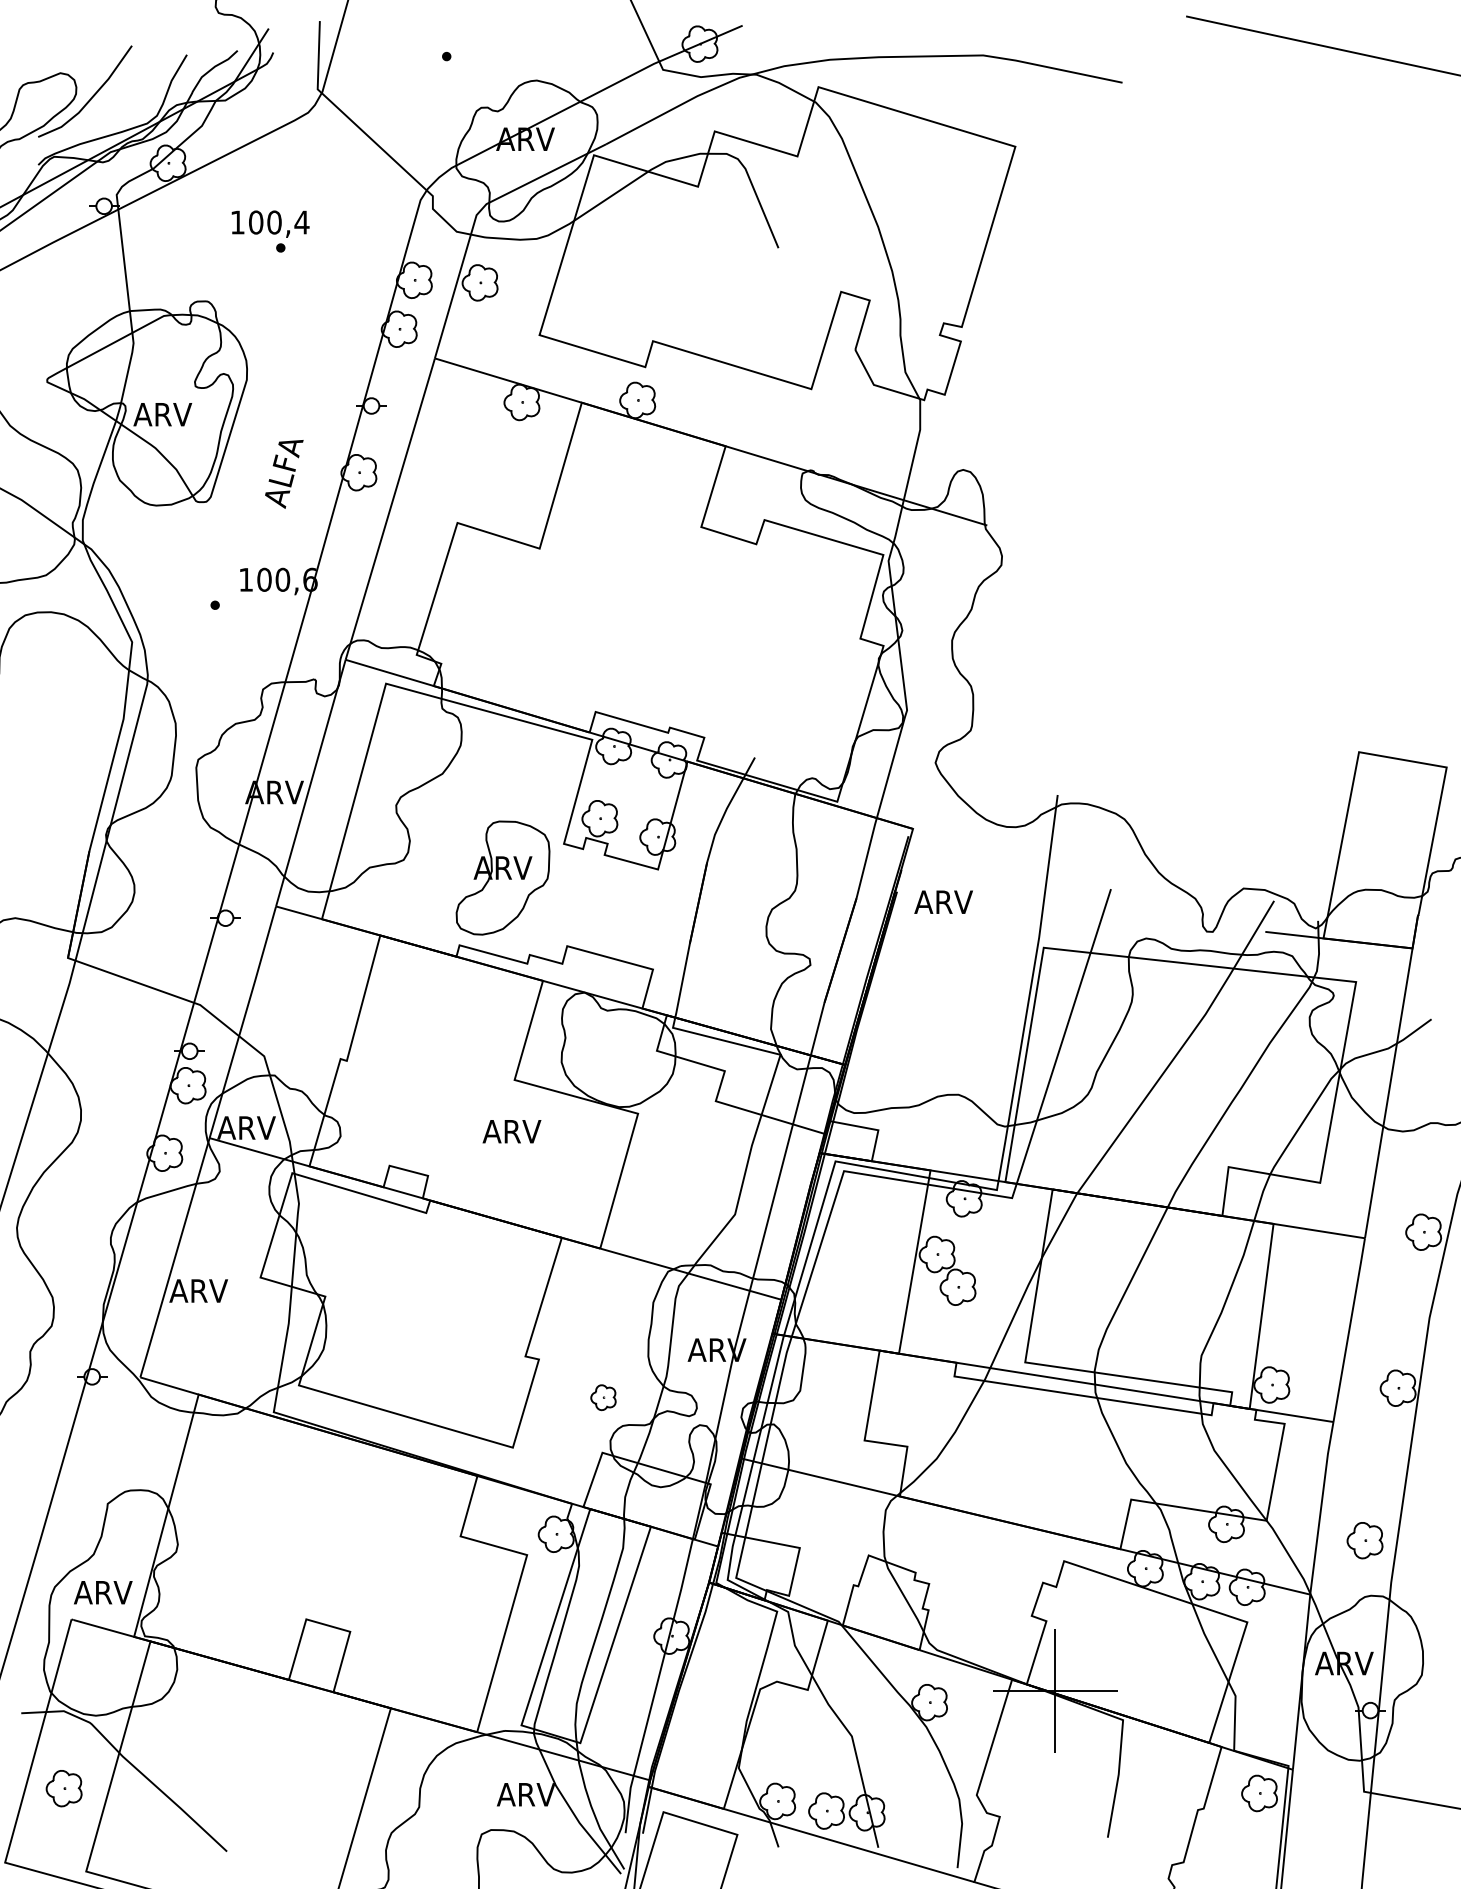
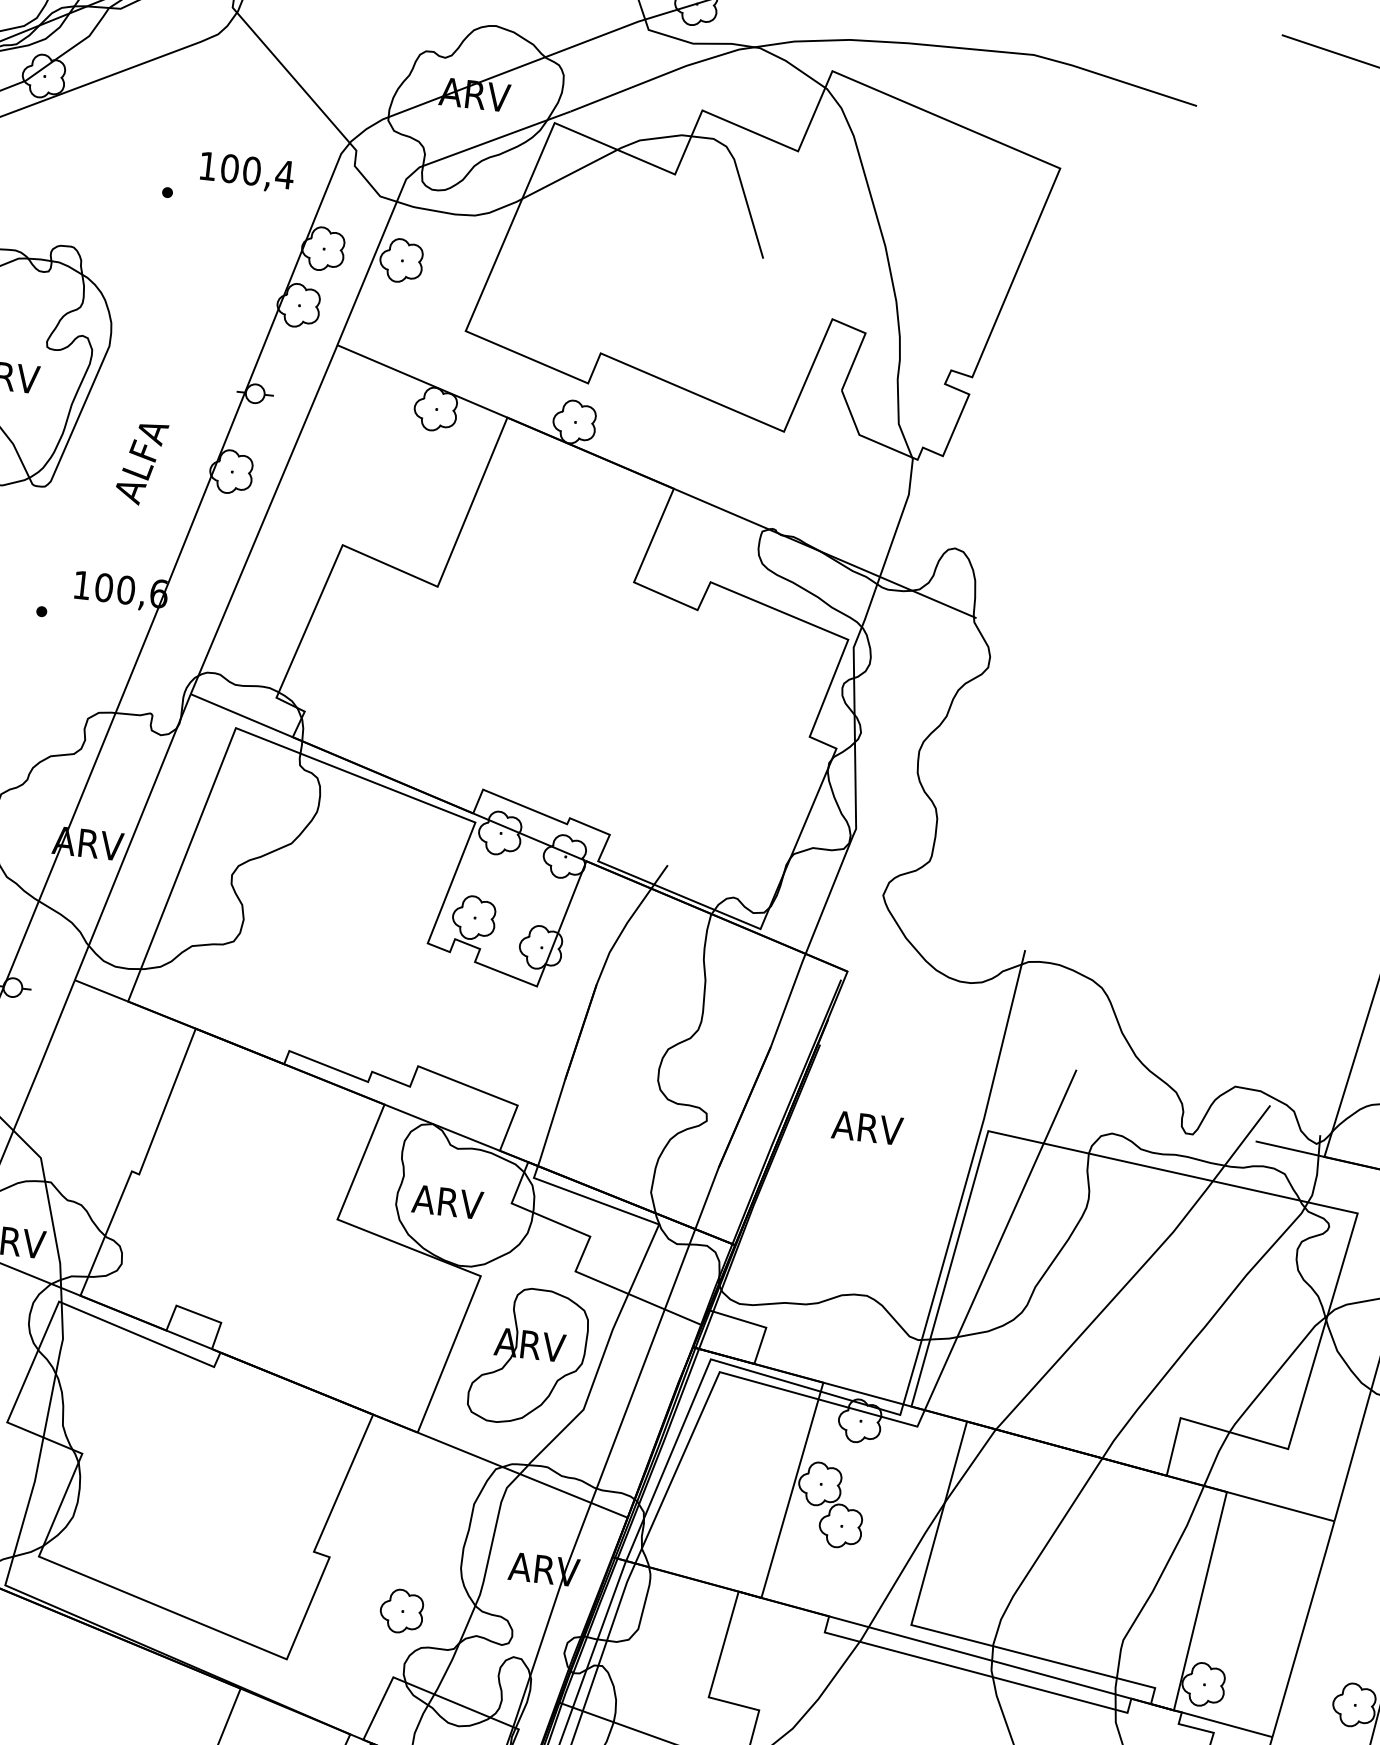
text: (270, 223) -> (247, 171), moved
part: (502, 877) -> (528, 1356), moved
text: (943, 901) -> (867, 1127), moved
text: (511, 1131) -> (447, 1201), moved
part: (603, 1397) -> (401, 1611), size x1.43

